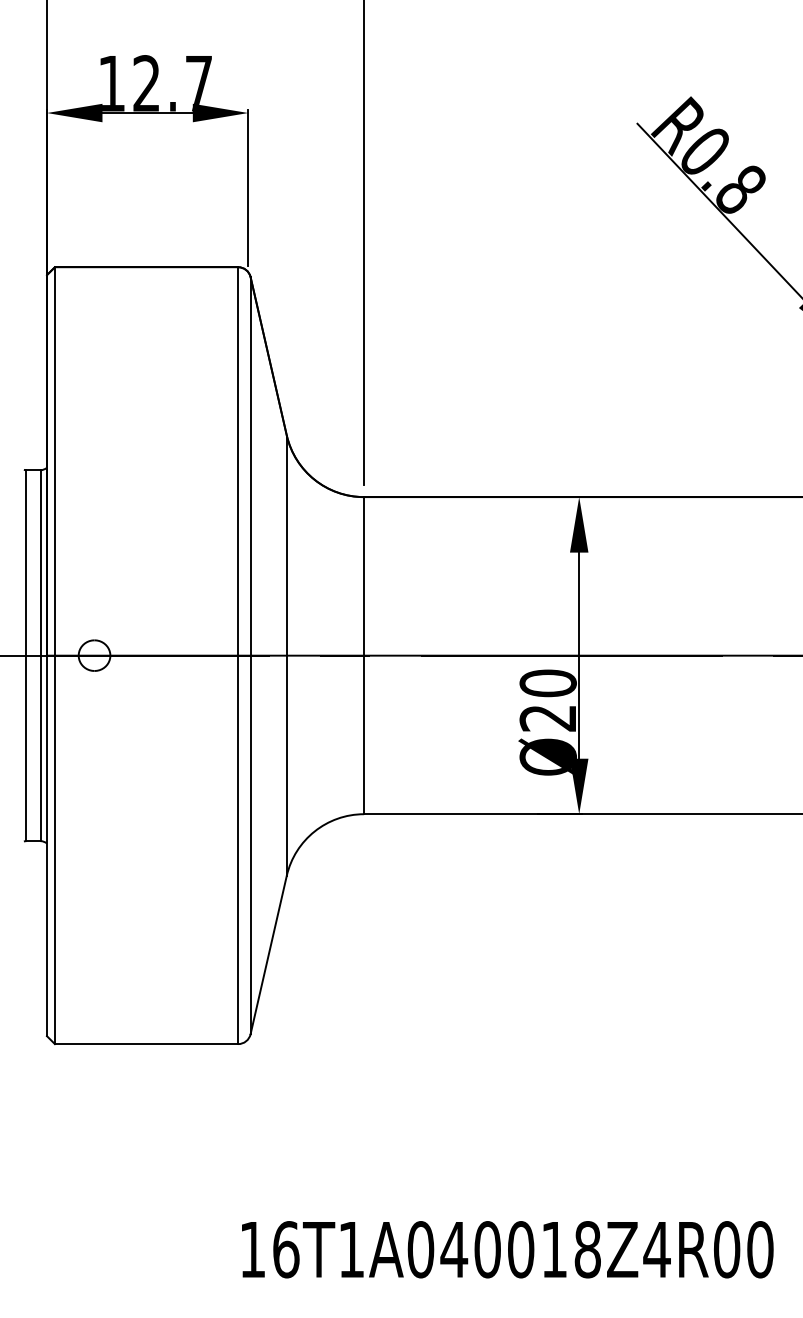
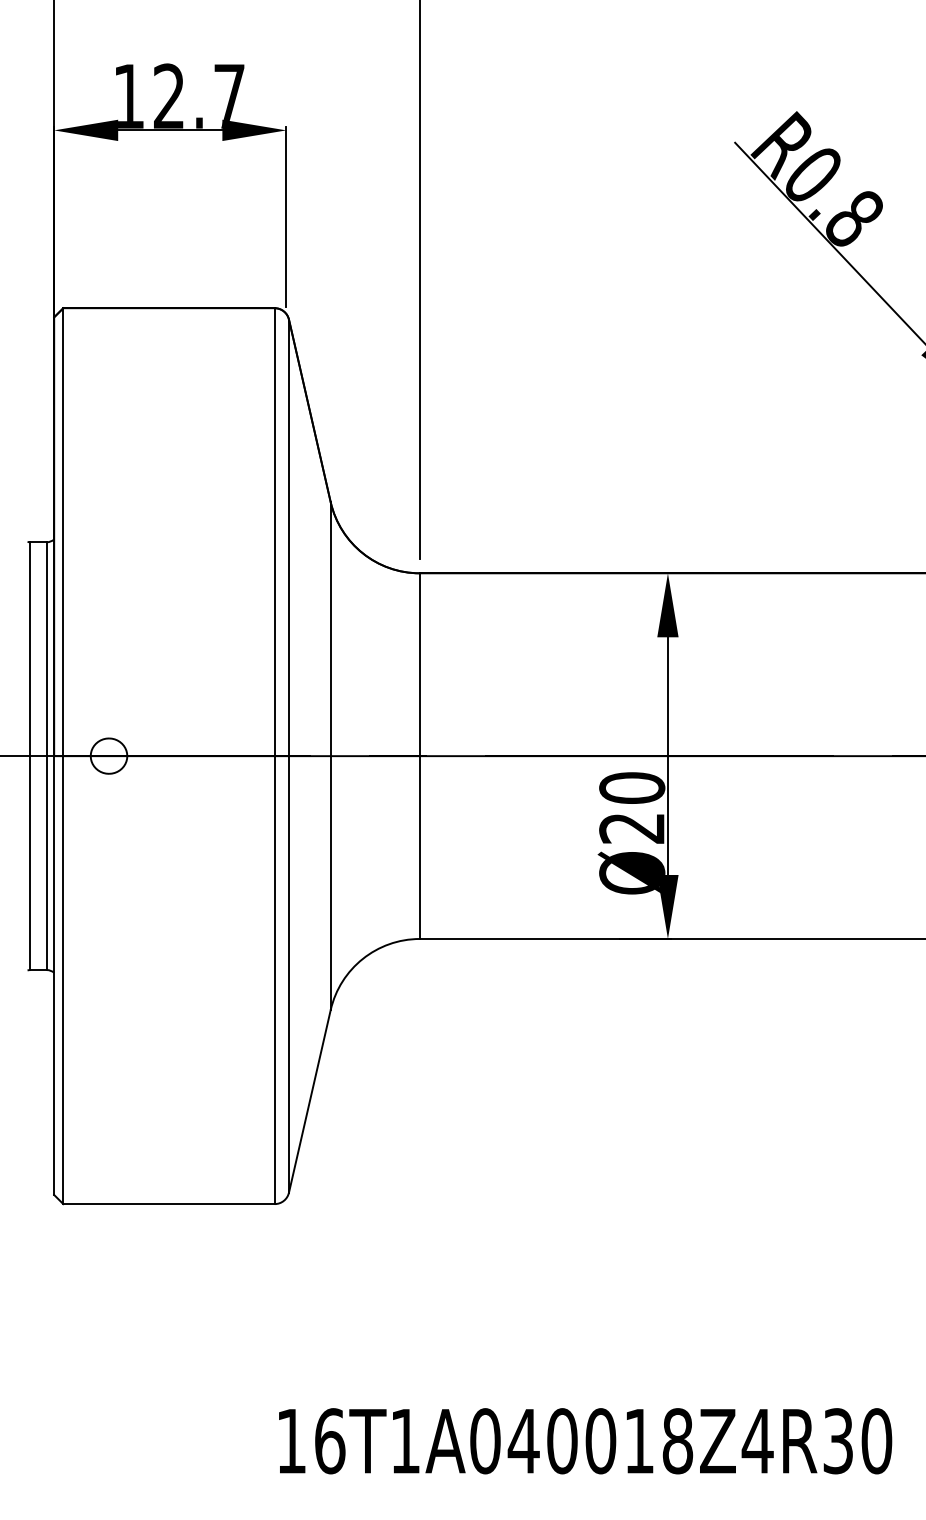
text: (727, 1249) -> (838, 1440), 16T1A040018Z4R00 -> 16T1A040018Z4R30

